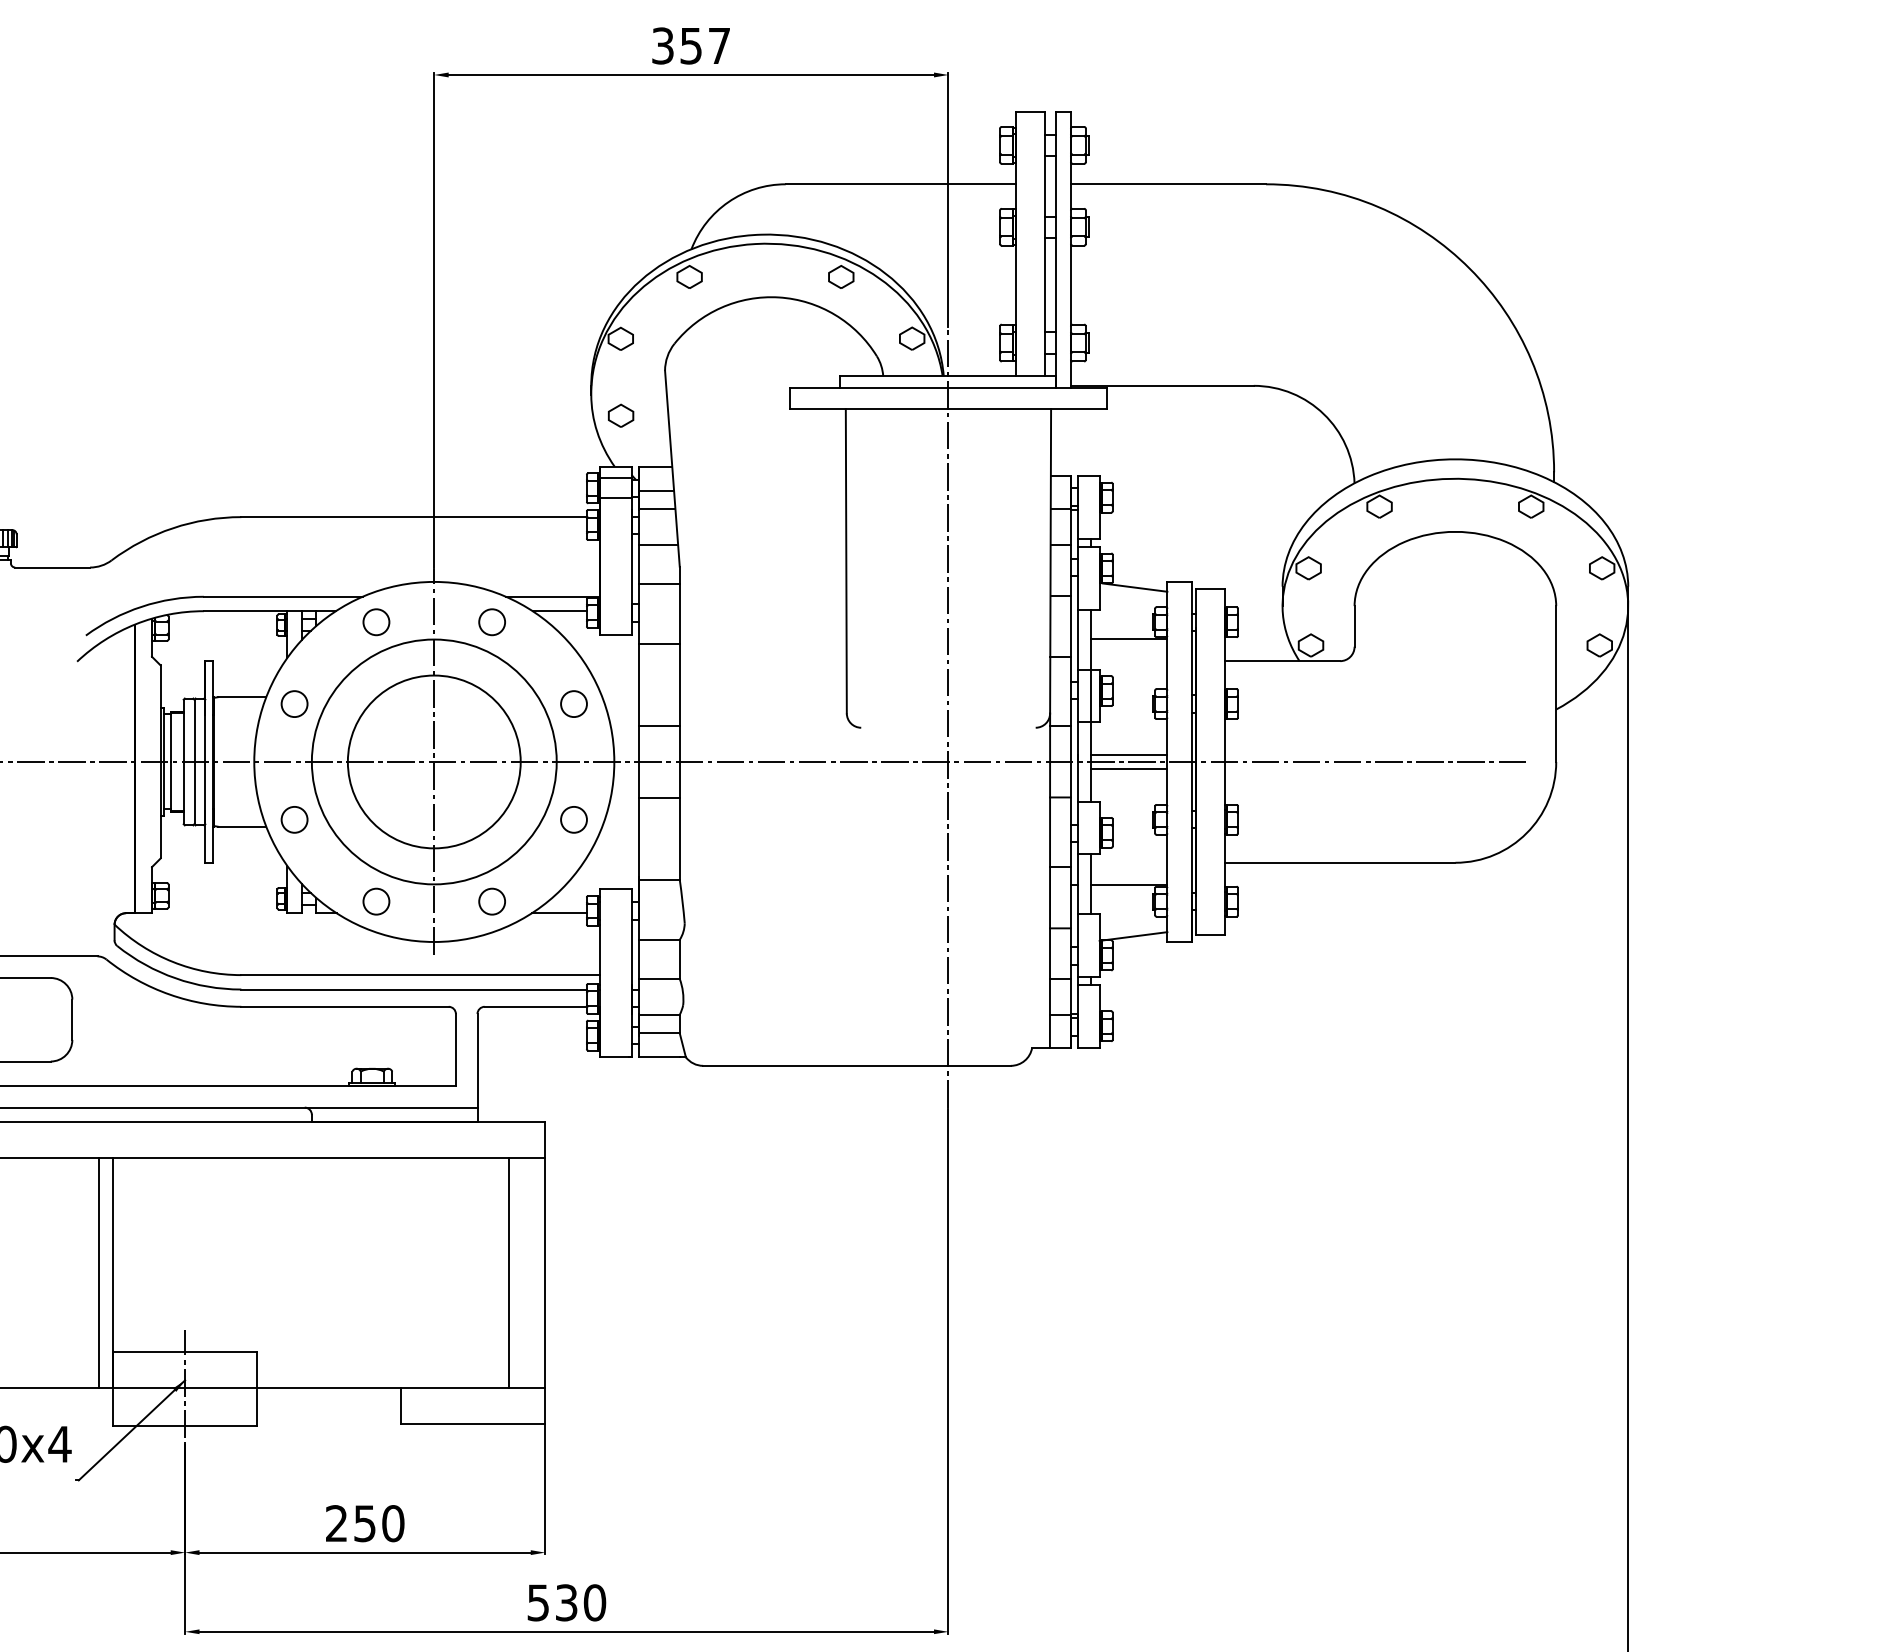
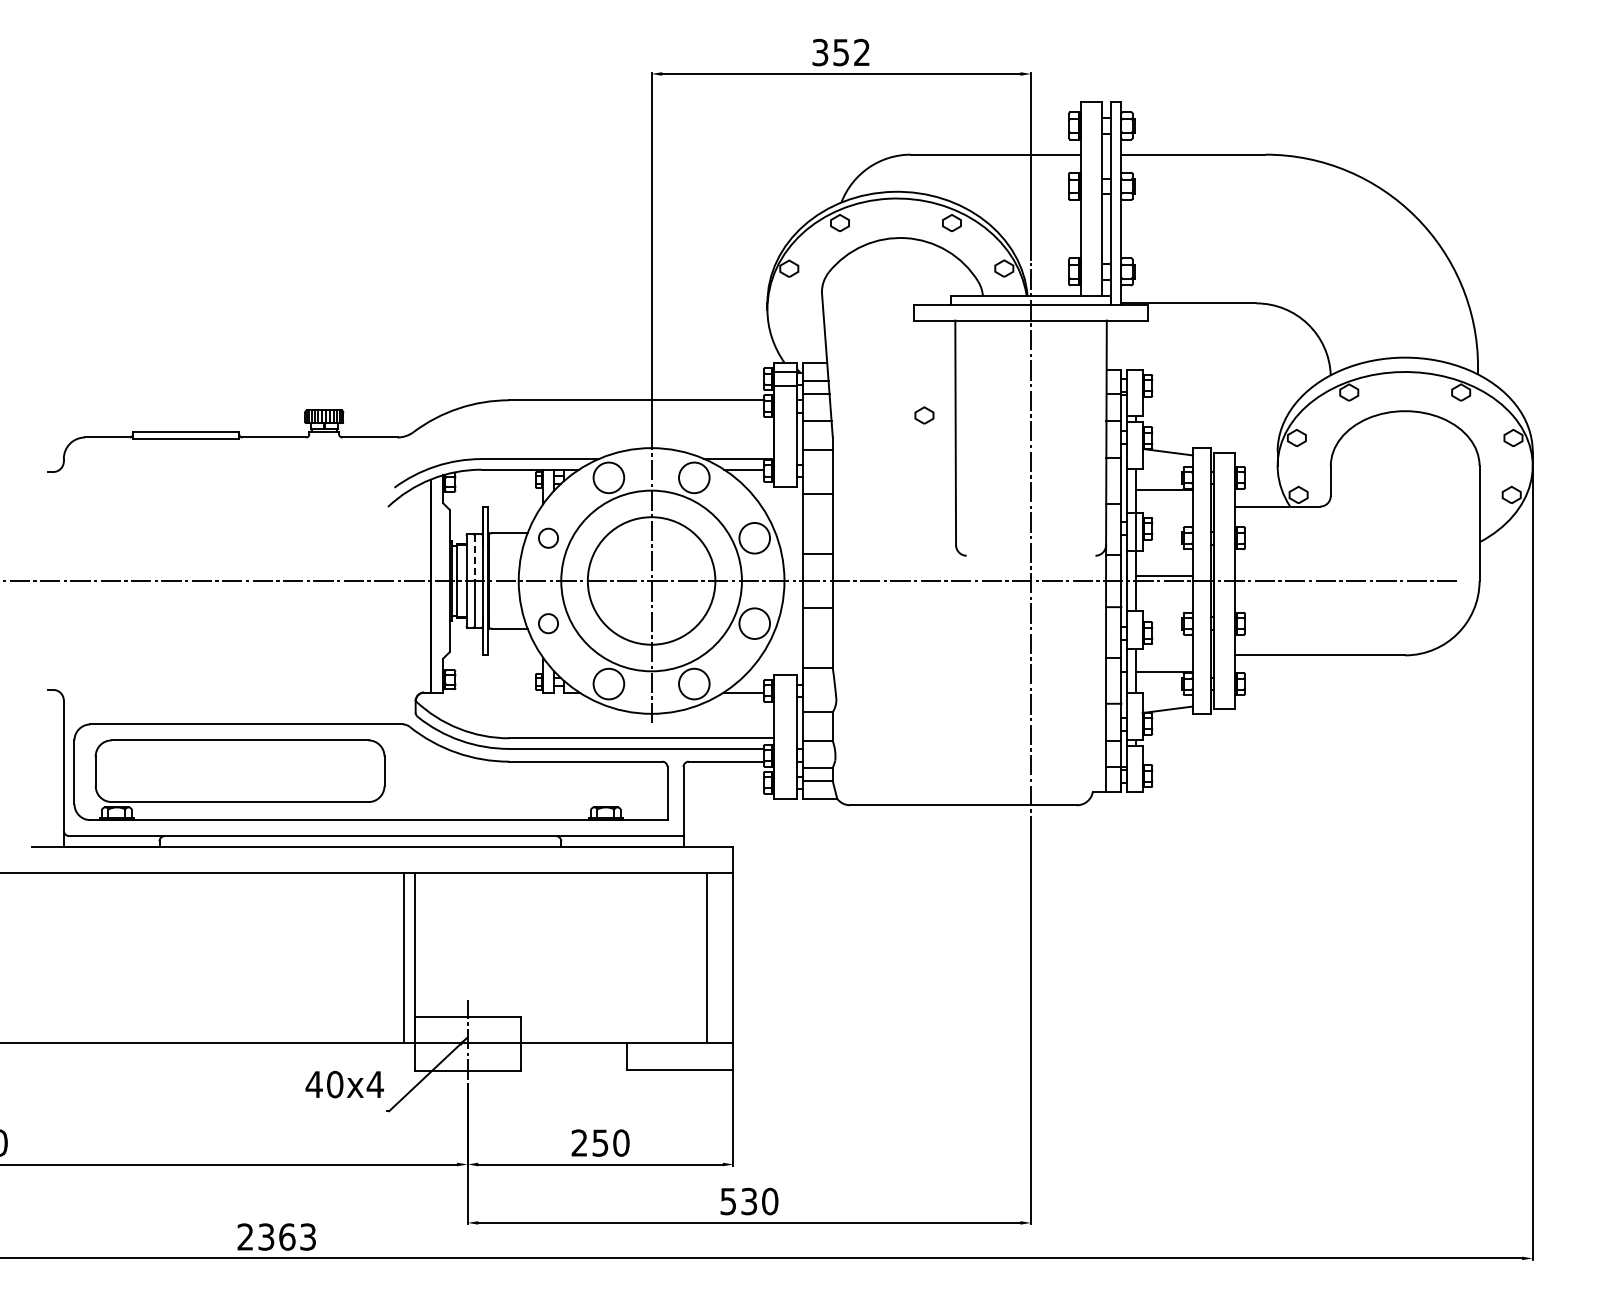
text: (718, 44) -> (861, 51), 357 -> 352
part: (621, 415) -> (924, 415), moved
circle: (375, 621) -> (608, 477), size x1.6
circle: (491, 621) -> (693, 477), size x1.6
circle: (573, 703) -> (754, 537), size x1.6
line: (194, 731) -> (474, 558), solid -> dashed
line: (1129, 769) -> (1164, 586), removed
circle: (573, 819) -> (754, 623), size x1.6
circle: (375, 900) -> (608, 683), size x1.6
circle: (491, 900) -> (693, 683), size x1.6

